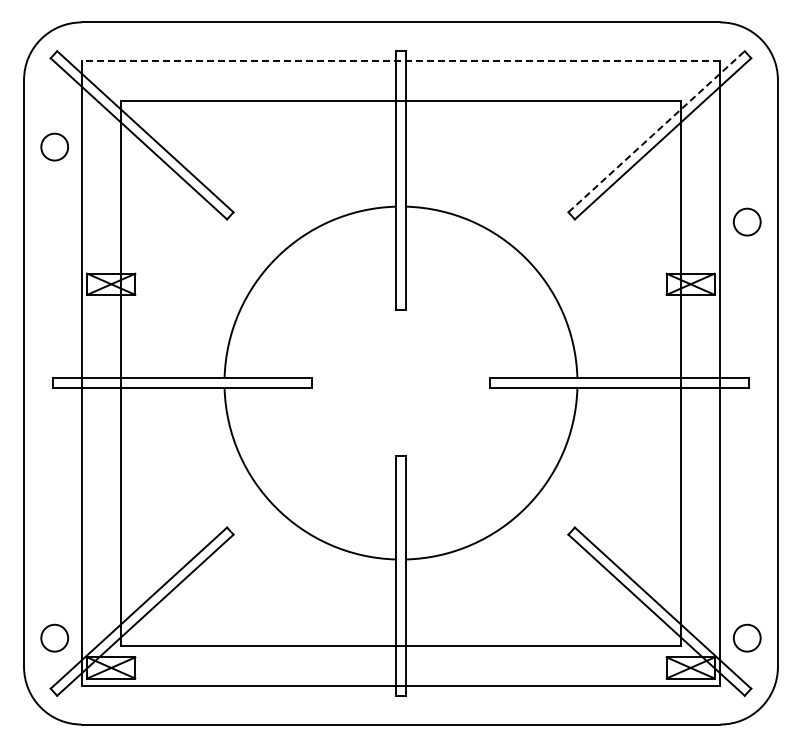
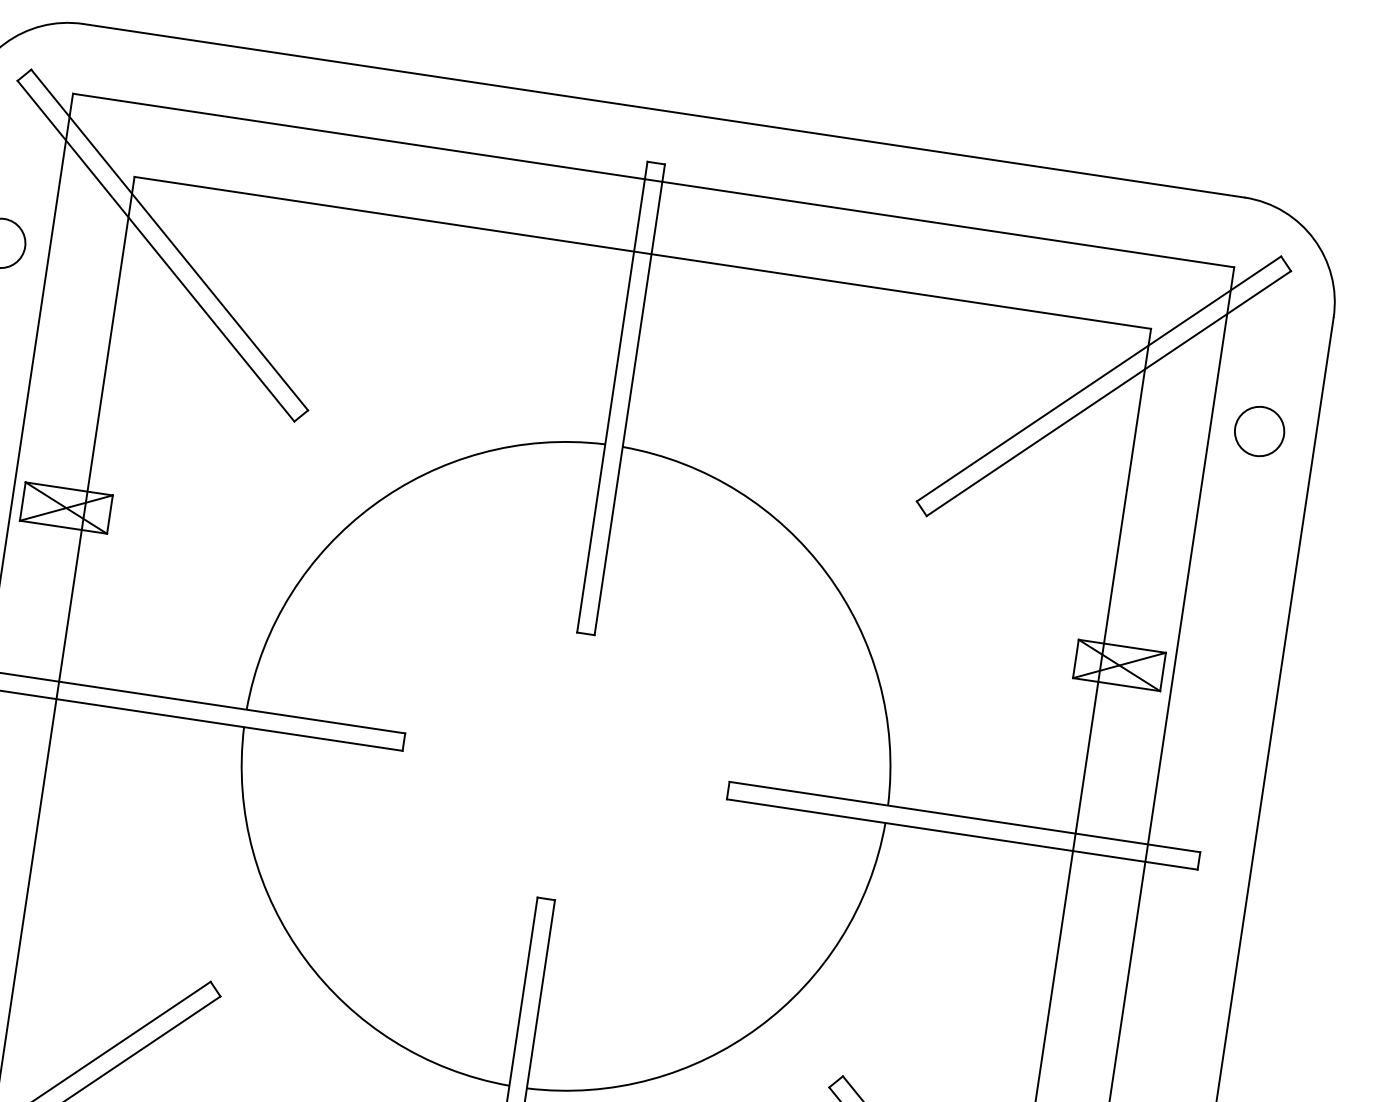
line: (400, 60) -> (652, 179), dashed -> solid
line: (656, 131) -> (1098, 378), dashed -> solid
circle: (747, 221) -> (1260, 430), moved

